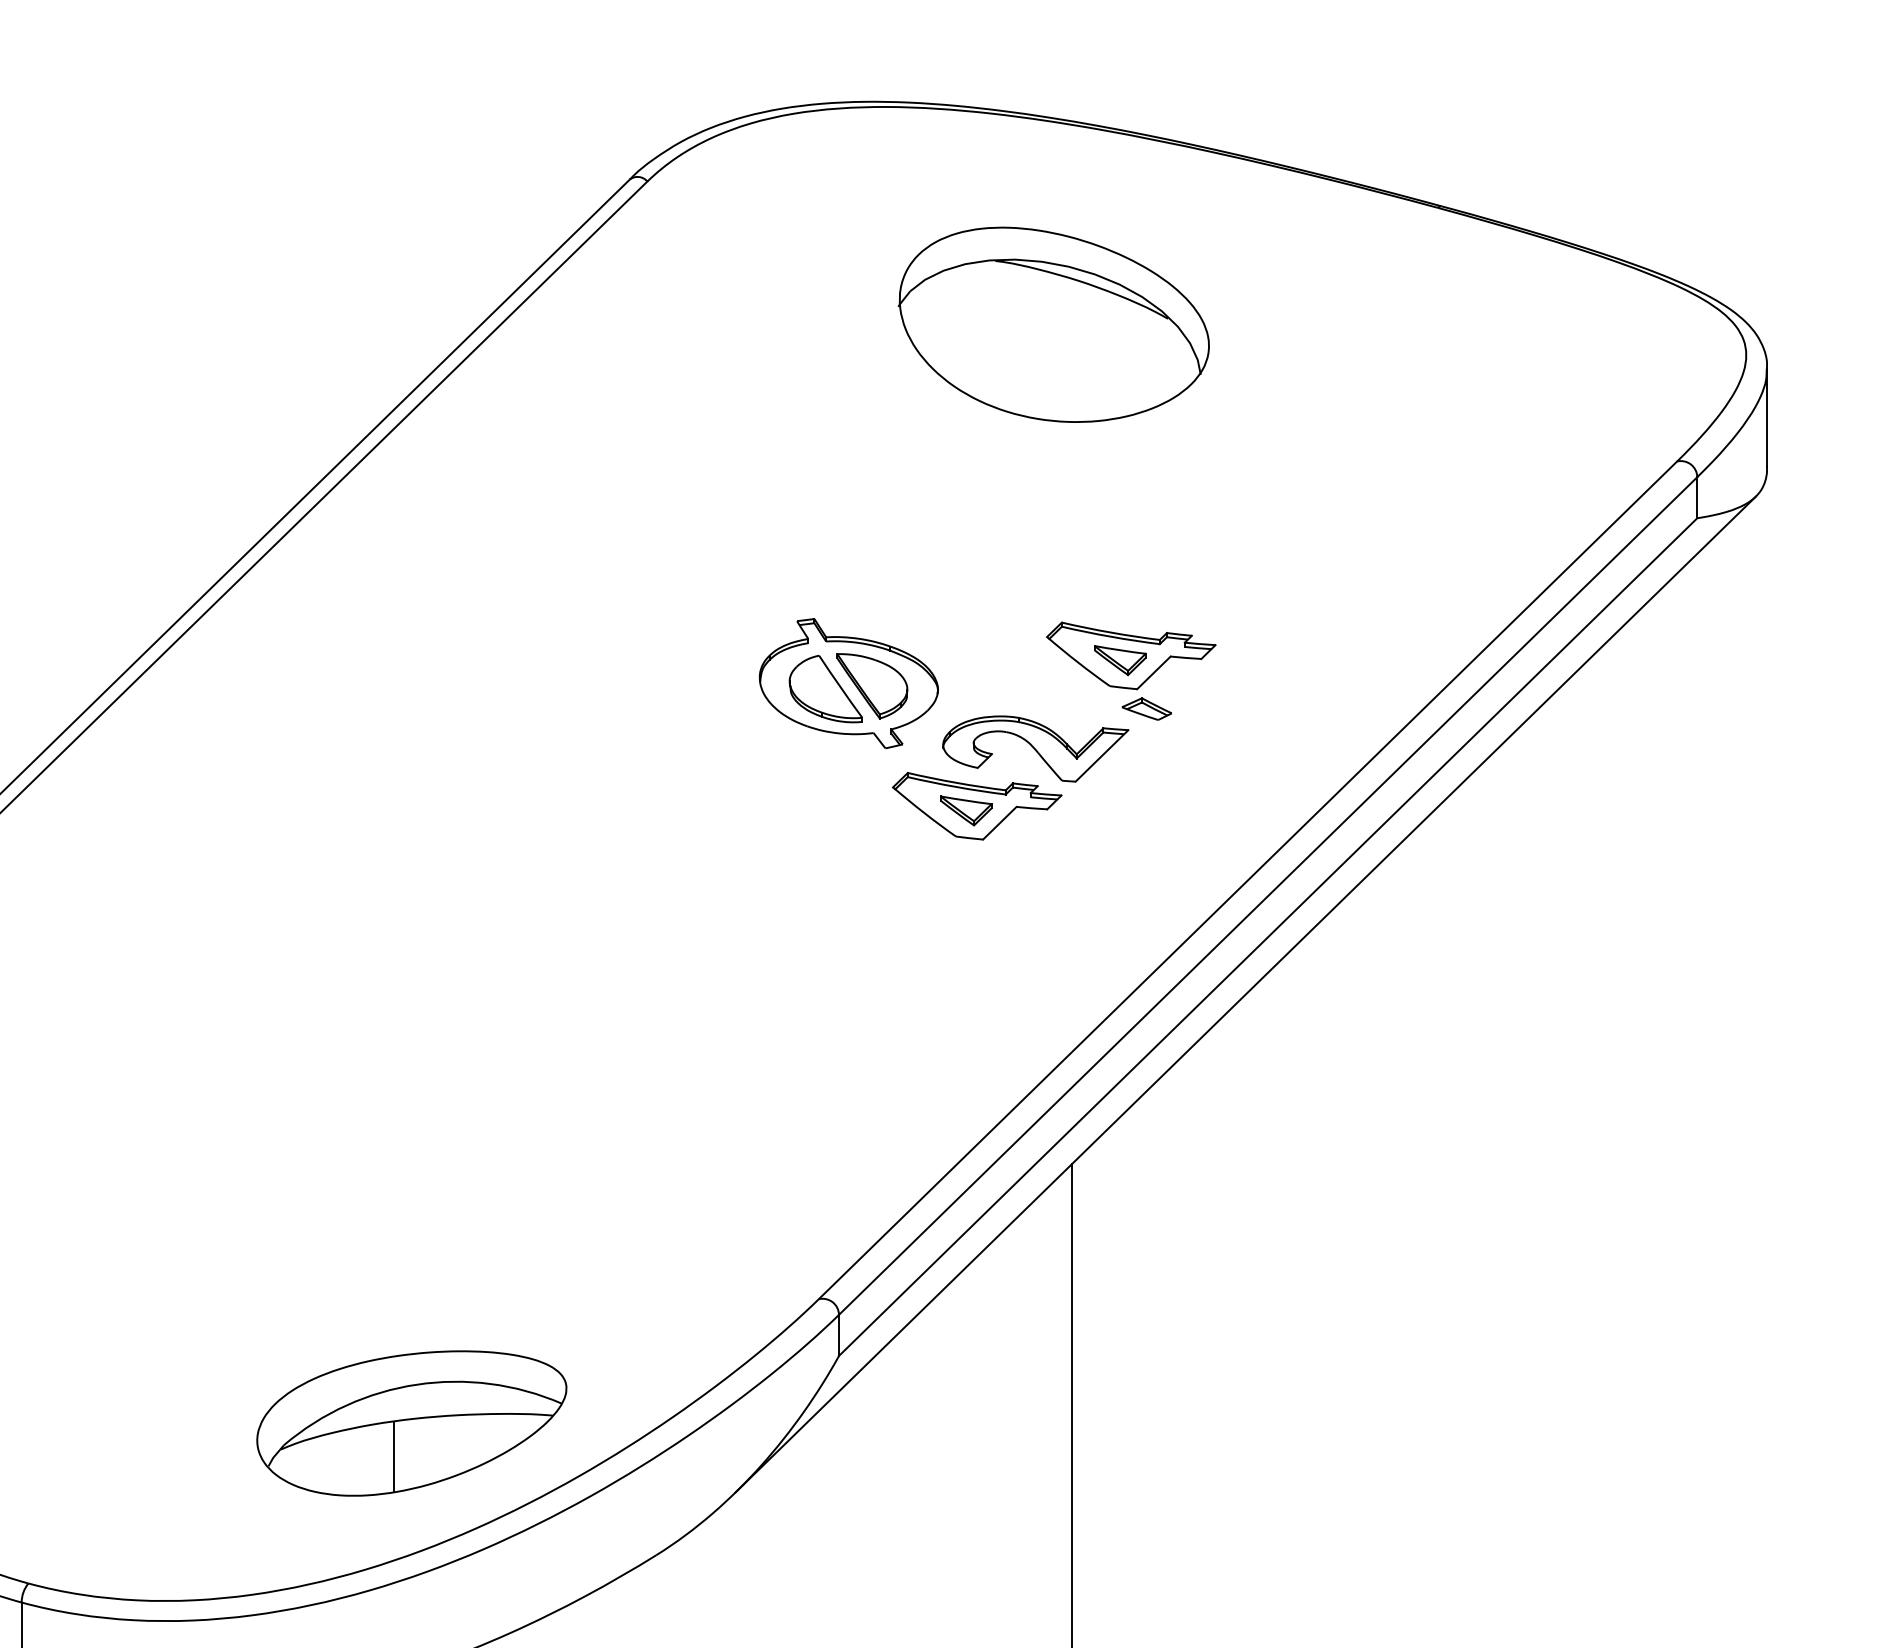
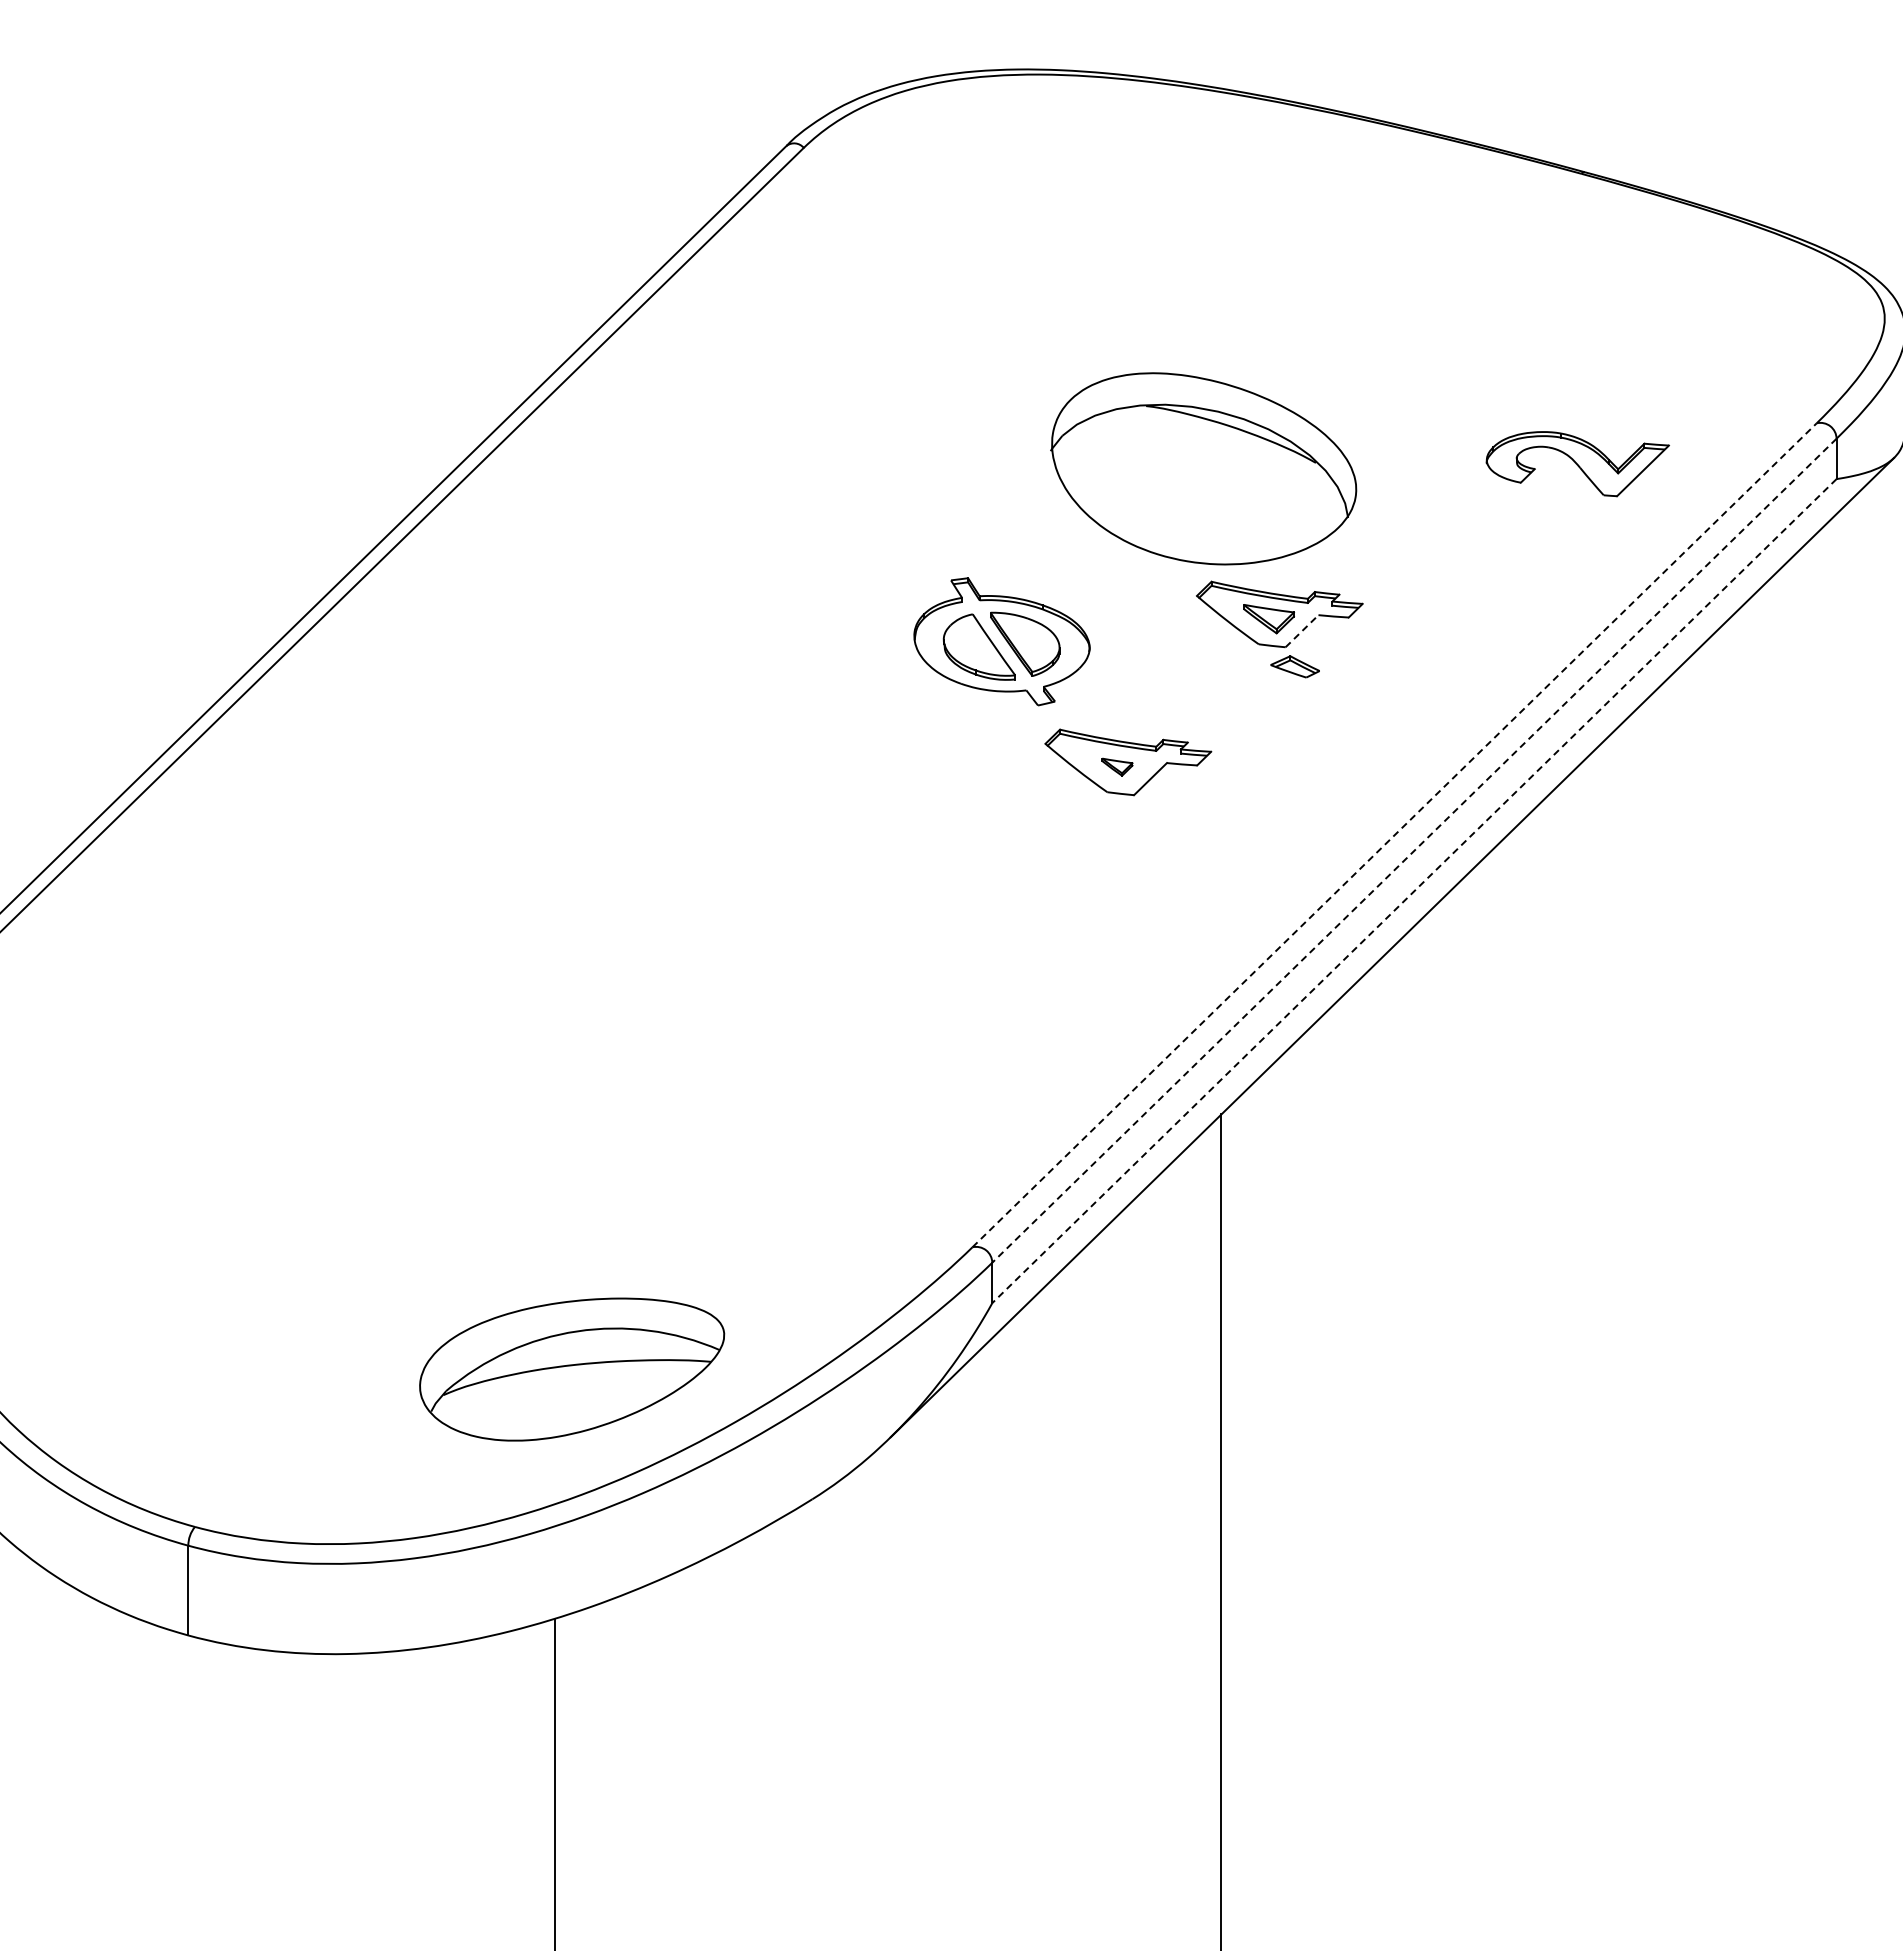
part: (1053, 324) -> (1203, 468), moved
line: (1154, 673) -> (1302, 631), solid -> dashed
part: (1035, 749) -> (1577, 464), moved
part: (966, 811) -> (1117, 767), size x0.6
line: (1247, 880) -> (1394, 835), solid -> dashed
line: (1268, 895) -> (1414, 850), solid -> dashed
line: (1268, 937) -> (1414, 891), solid -> dashed
line: (393, 1455) -> (554, 1401), removed

